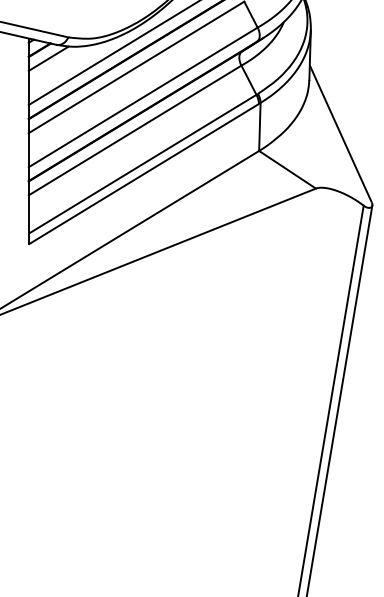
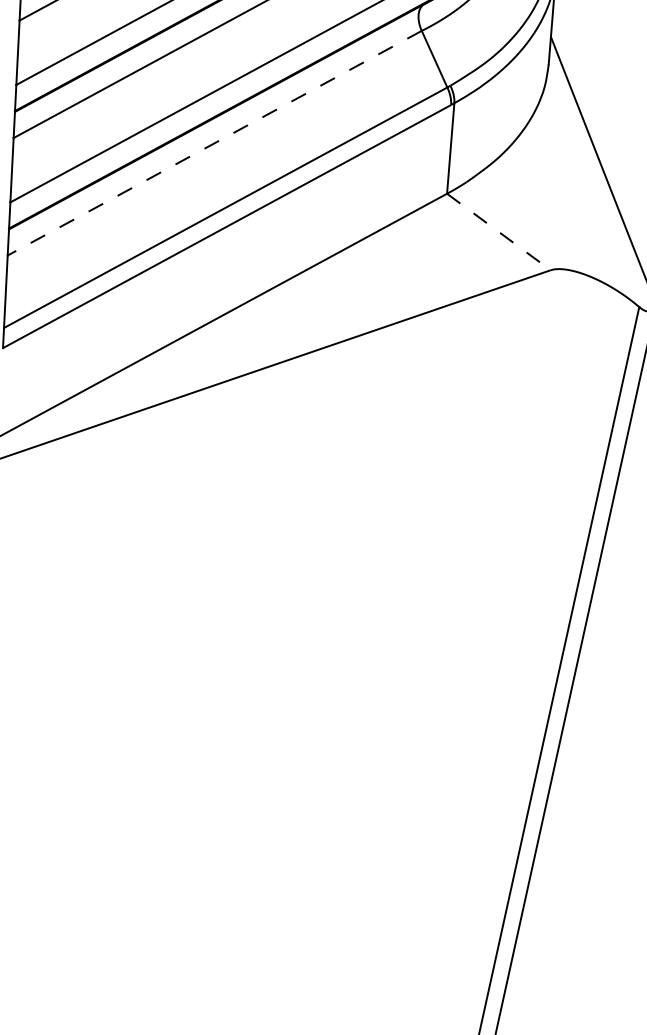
line: (135, 130) -> (215, 143), solid -> dashed
line: (287, 170) -> (498, 233), solid -> dashed

